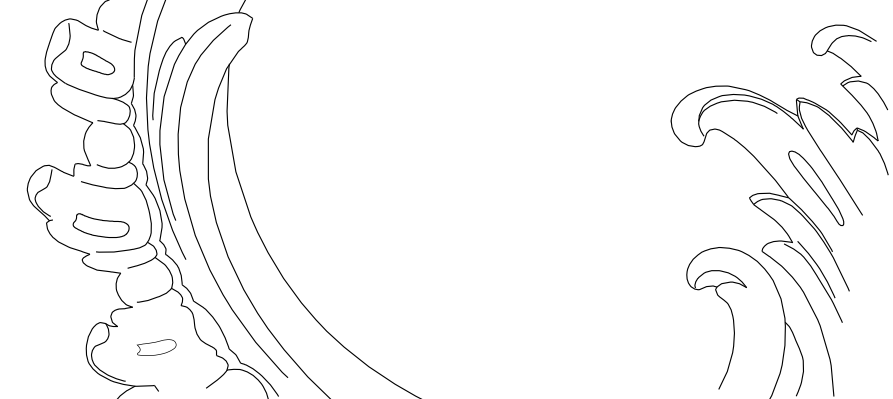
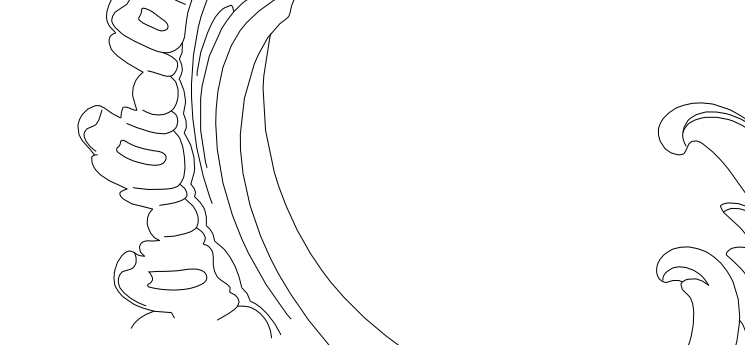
part: (100, 225) -> (140, 152), moved
part: (156, 347) -> (177, 278), size x1.67

